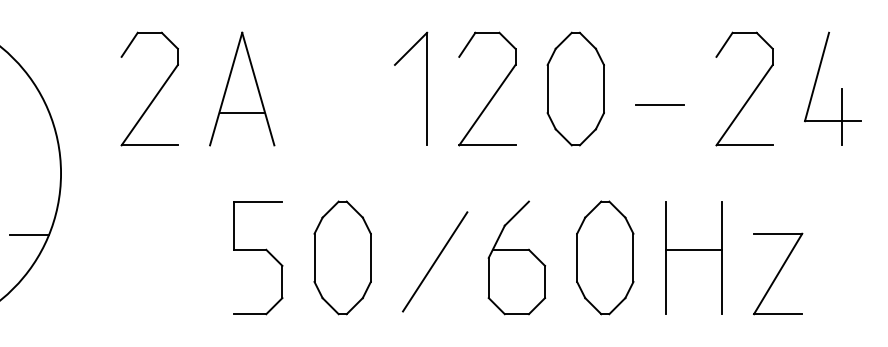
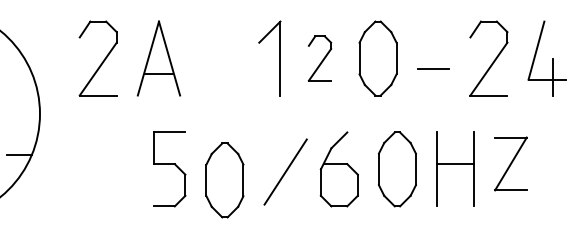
part: (486, 88) -> (319, 58), size x0.6
part: (341, 258) -> (224, 180), moved
part: (777, 273) -> (510, 163), moved

